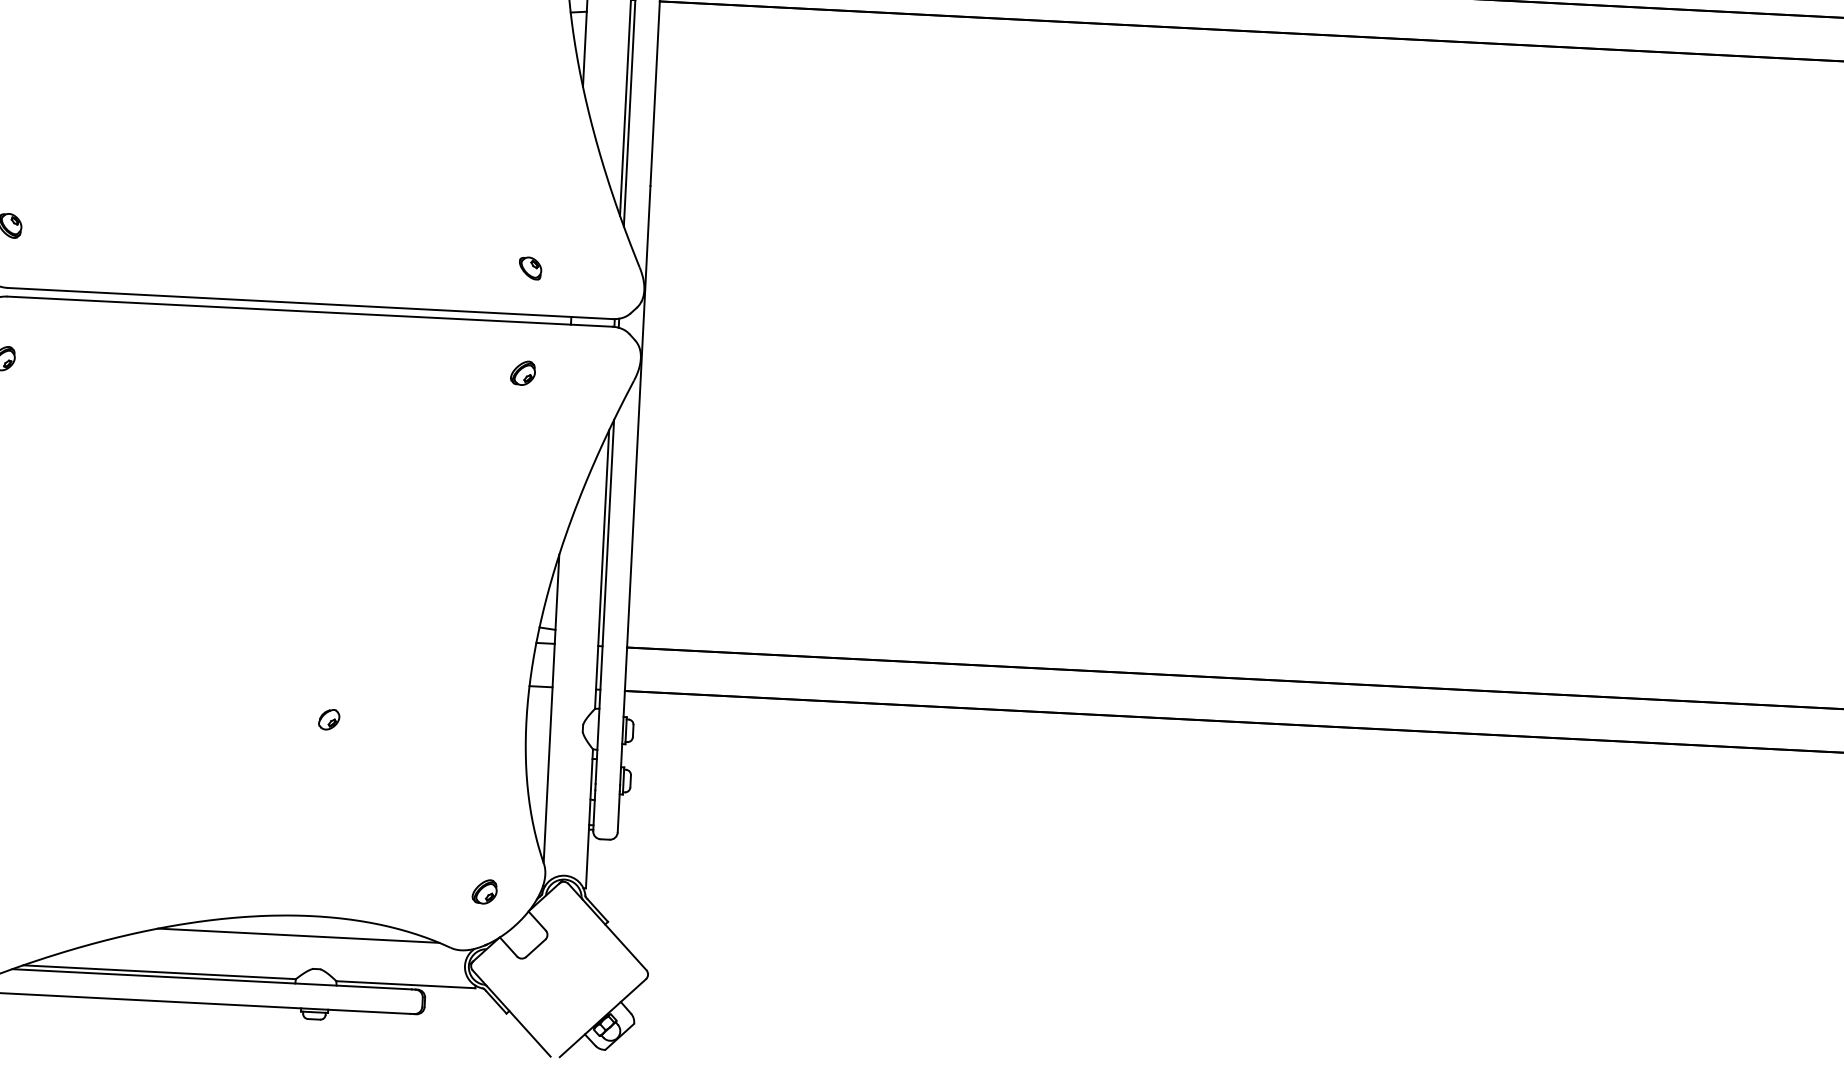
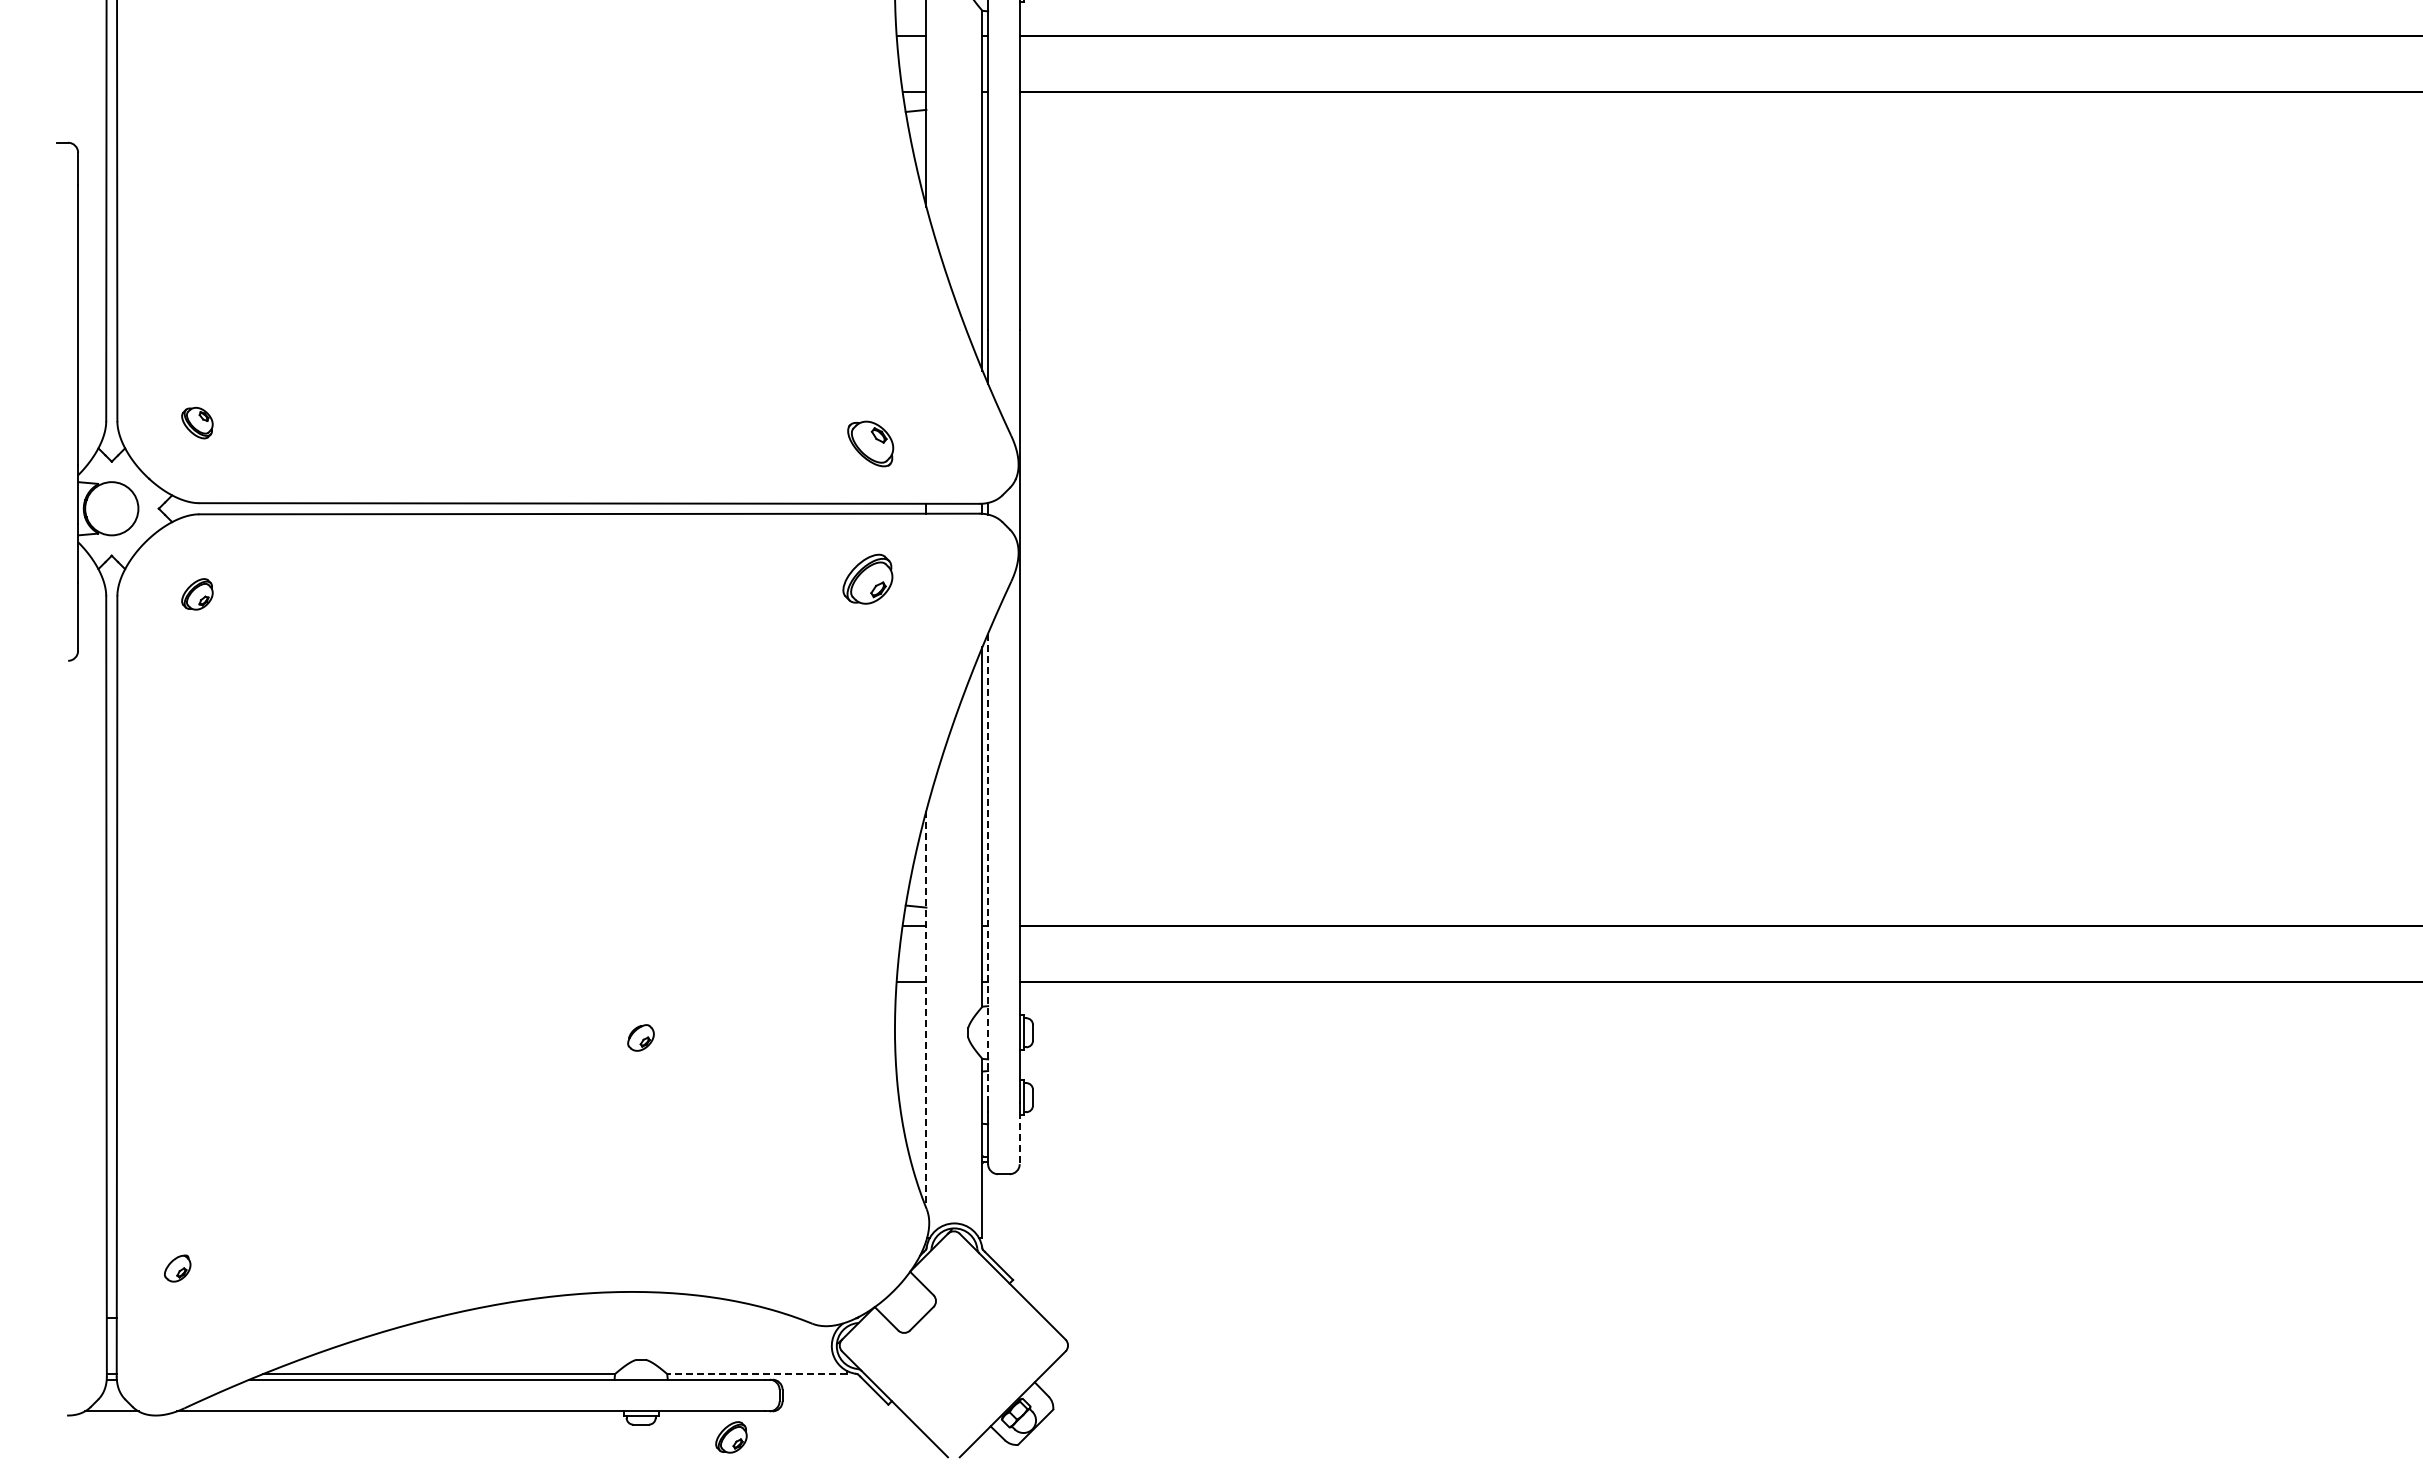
part: (530, 268) -> (870, 443), size x1.6
part: (522, 373) -> (867, 579), size x1.6
line: (605, 602) -> (988, 868), solid -> dashed
line: (551, 708) -> (926, 1009), solid -> dashed
line: (618, 812) -> (1019, 1138), solid -> dashed
part: (484, 891) -> (731, 1437), moved
line: (298, 936) -> (615, 1318), removed
line: (405, 985) -> (756, 1374), solid -> dashed

